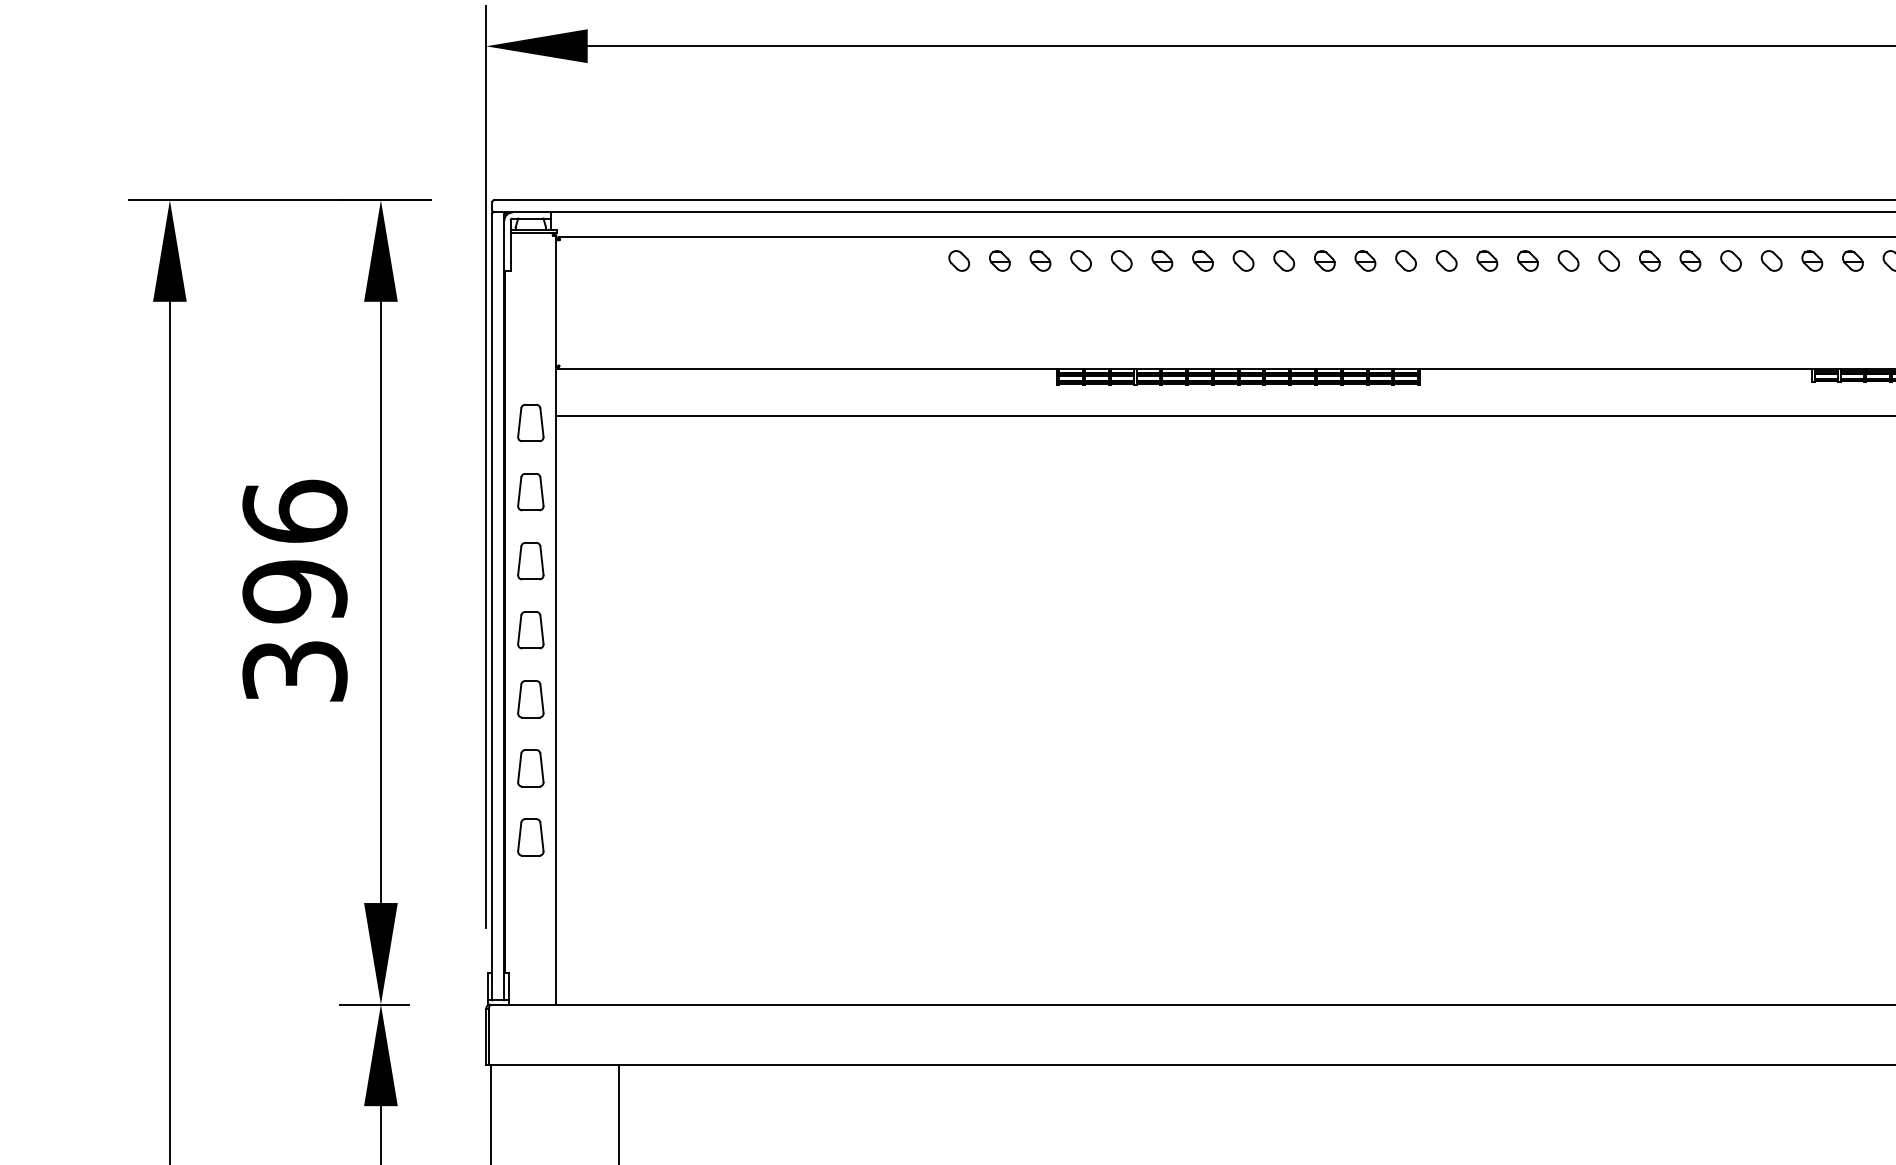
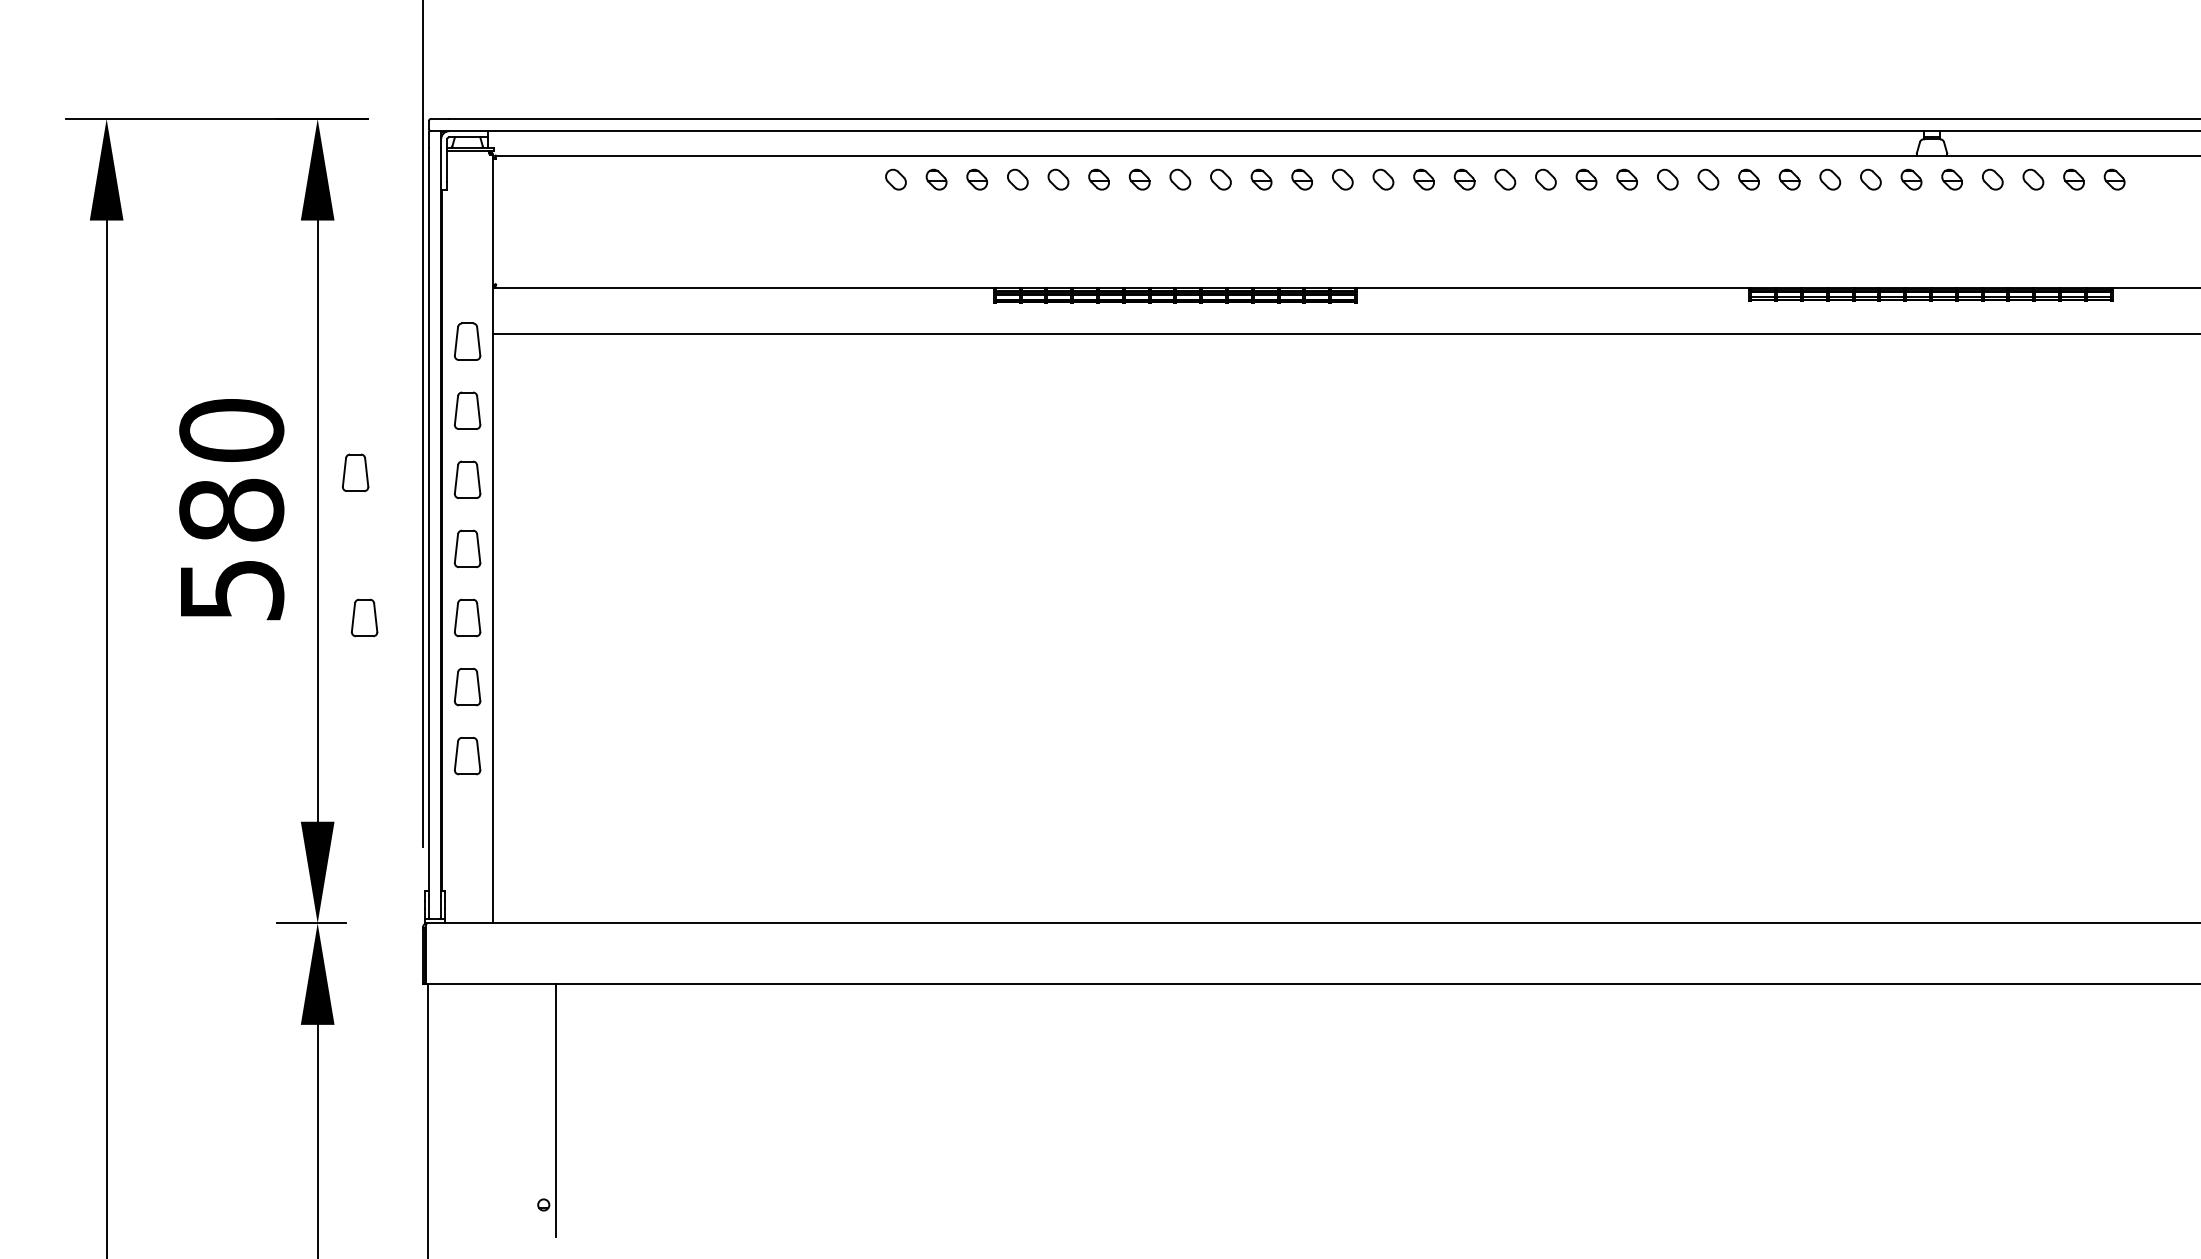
part: (418, 553) -> (355, 472), added
text: (294, 590) -> (231, 509), 396 -> 580
part: (427, 698) -> (364, 617), added

